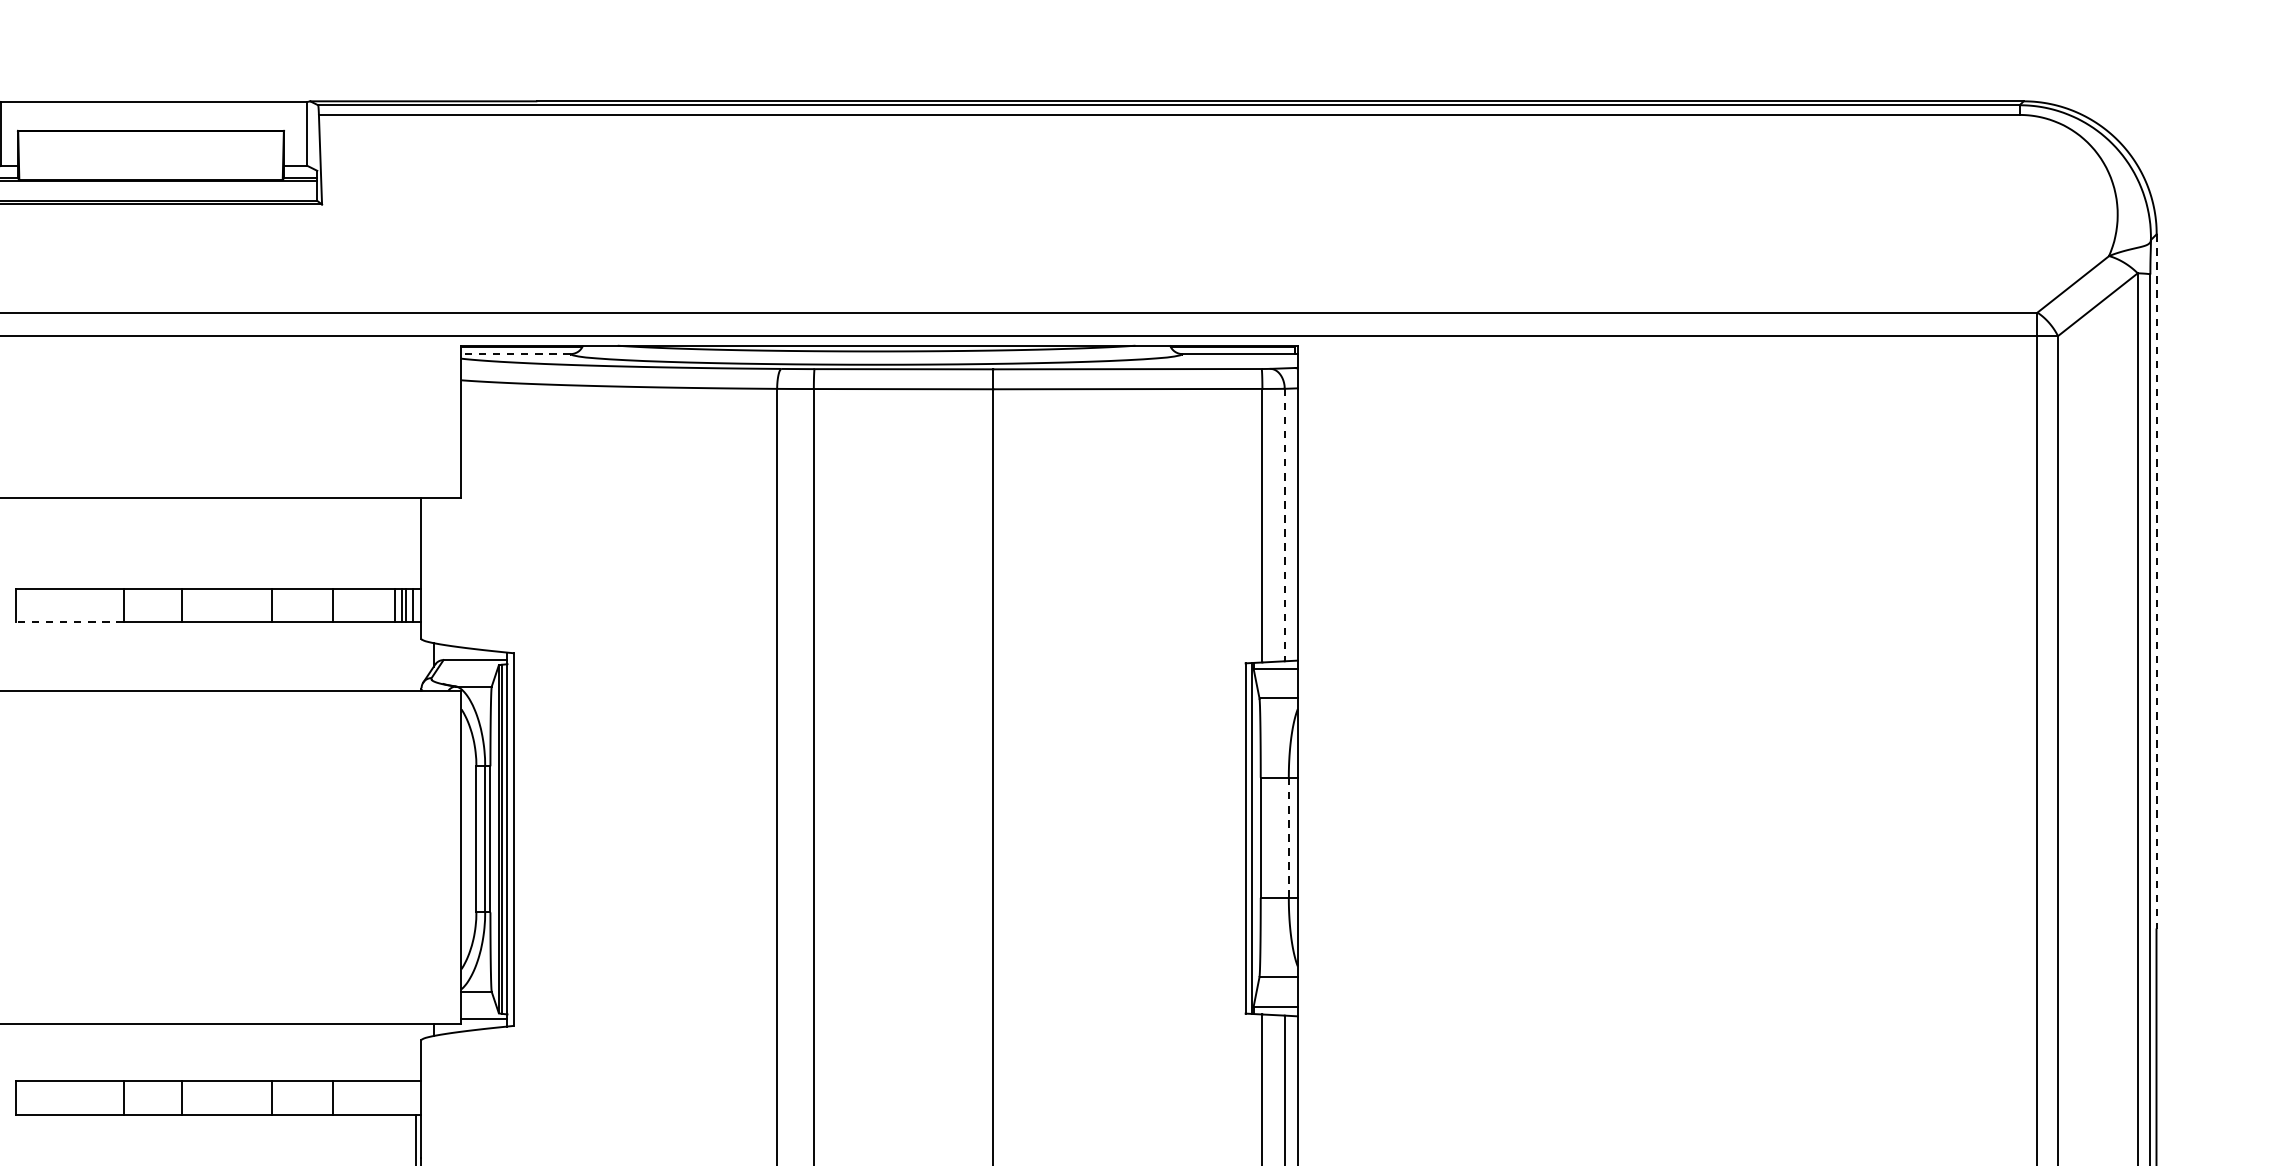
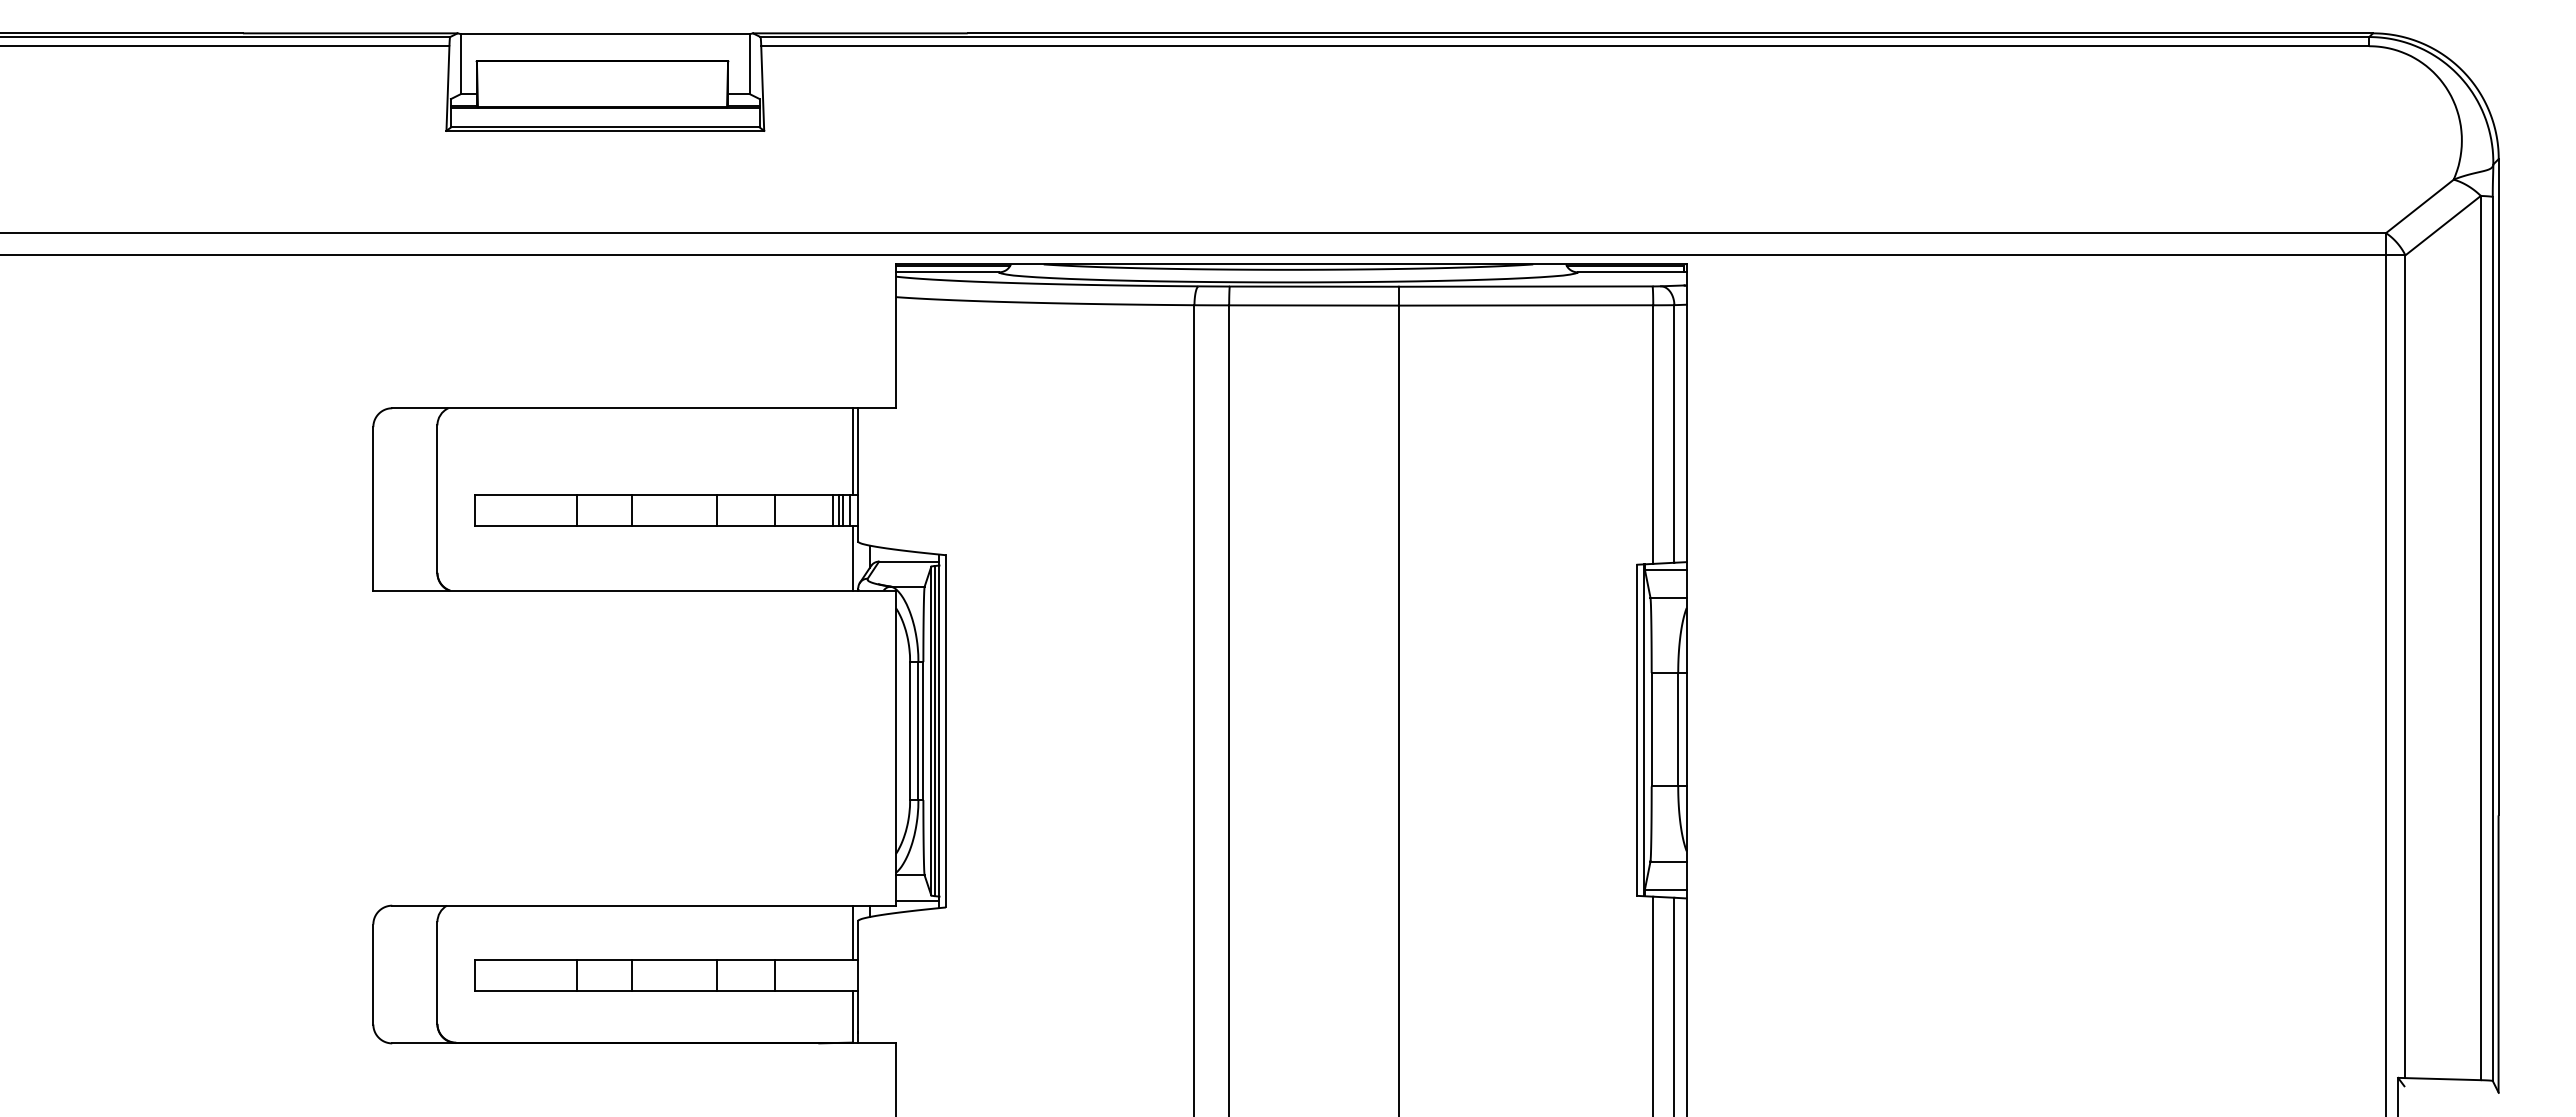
line: (515, 354) -> (947, 272), dashed -> solid
line: (1284, 524) -> (1674, 433), dashed -> solid
line: (415, 543) -> (852, 451), added
line: (2156, 581) -> (2498, 487), dashed -> solid
line: (69, 622) -> (525, 526), dashed -> solid
line: (415, 656) -> (852, 558), added
line: (1289, 837) -> (1678, 729), dashed -> solid
line: (415, 1052) -> (852, 932), added

